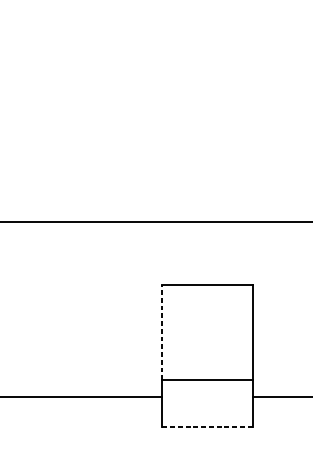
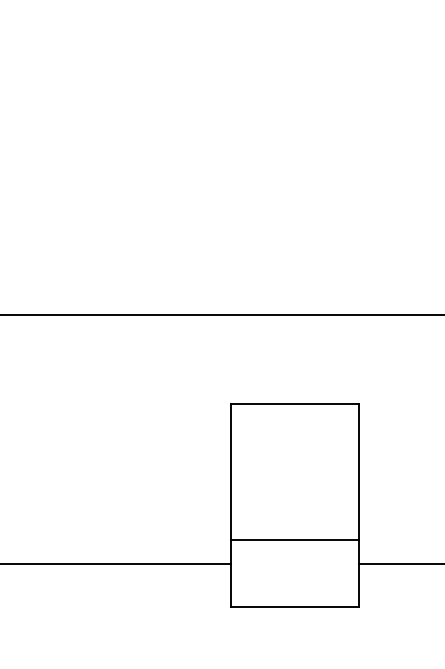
line: (162, 332) -> (230, 472), dashed -> solid
line: (207, 426) -> (294, 606), dashed -> solid

